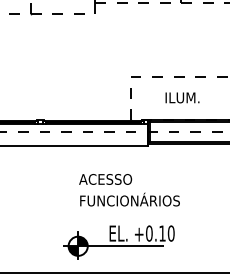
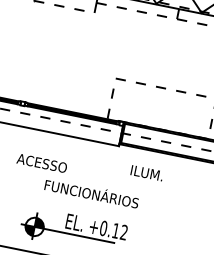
text: (182, 97) -> (147, 172), moved
text: (105, 179) -> (41, 163), moved
text: (170, 233) -> (123, 232), +0.10 -> +0.12

